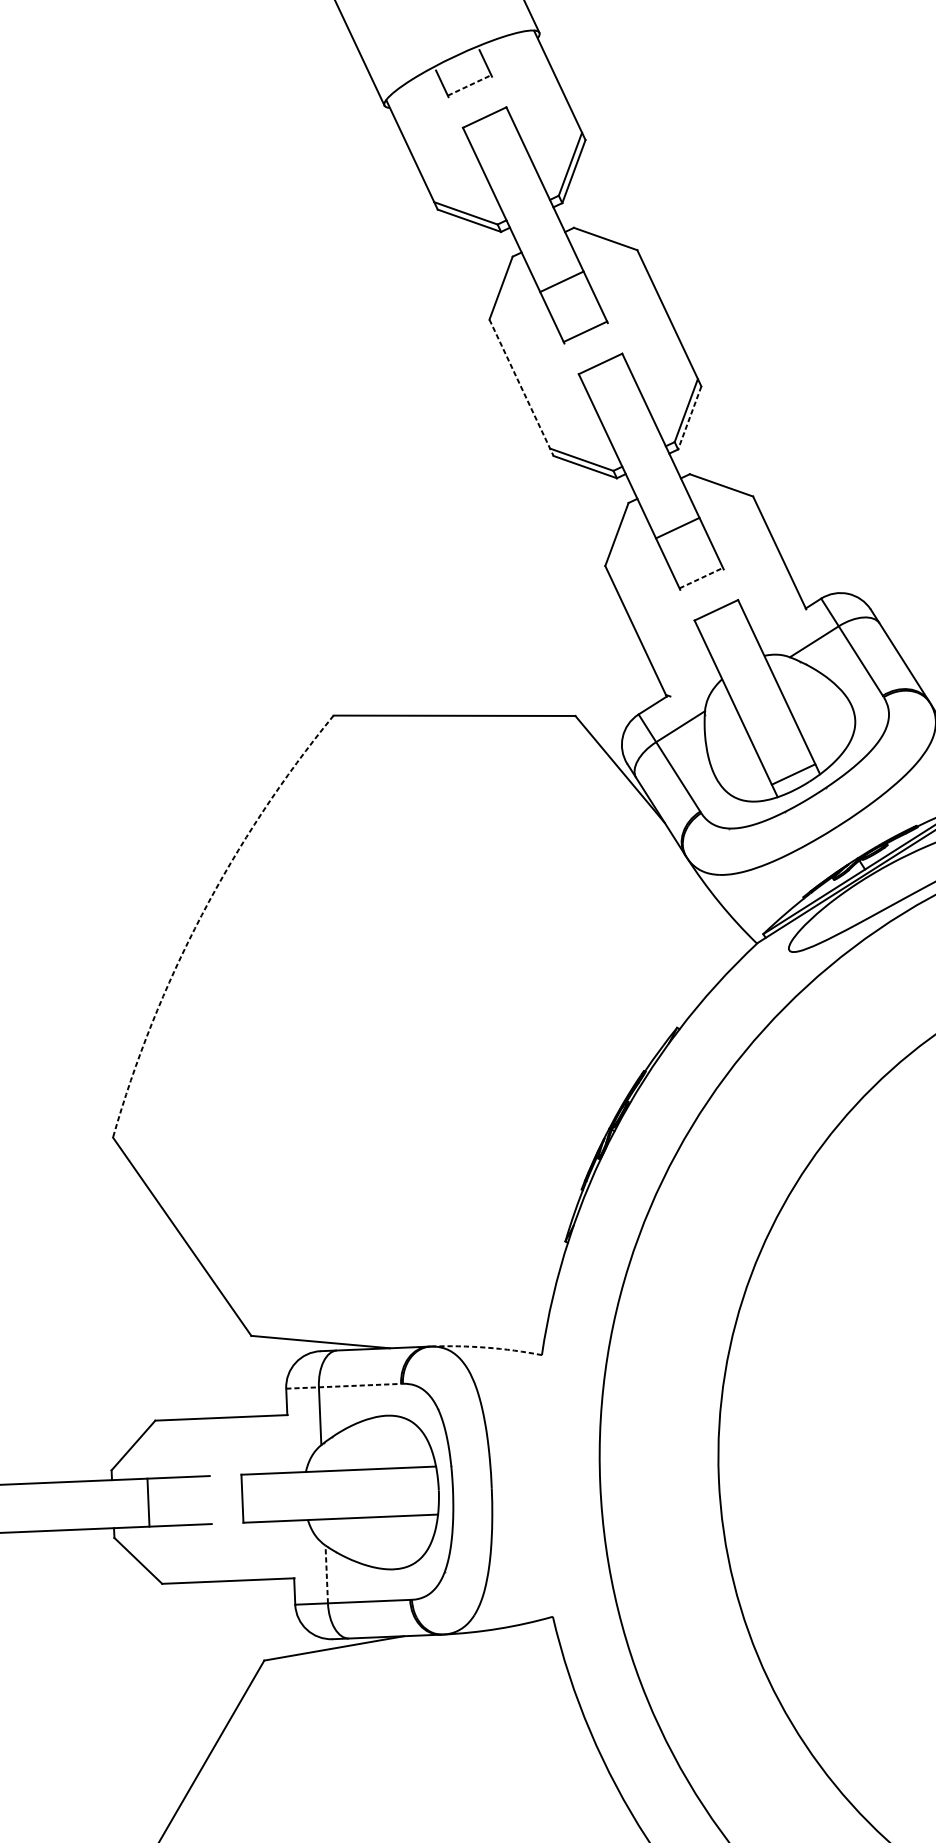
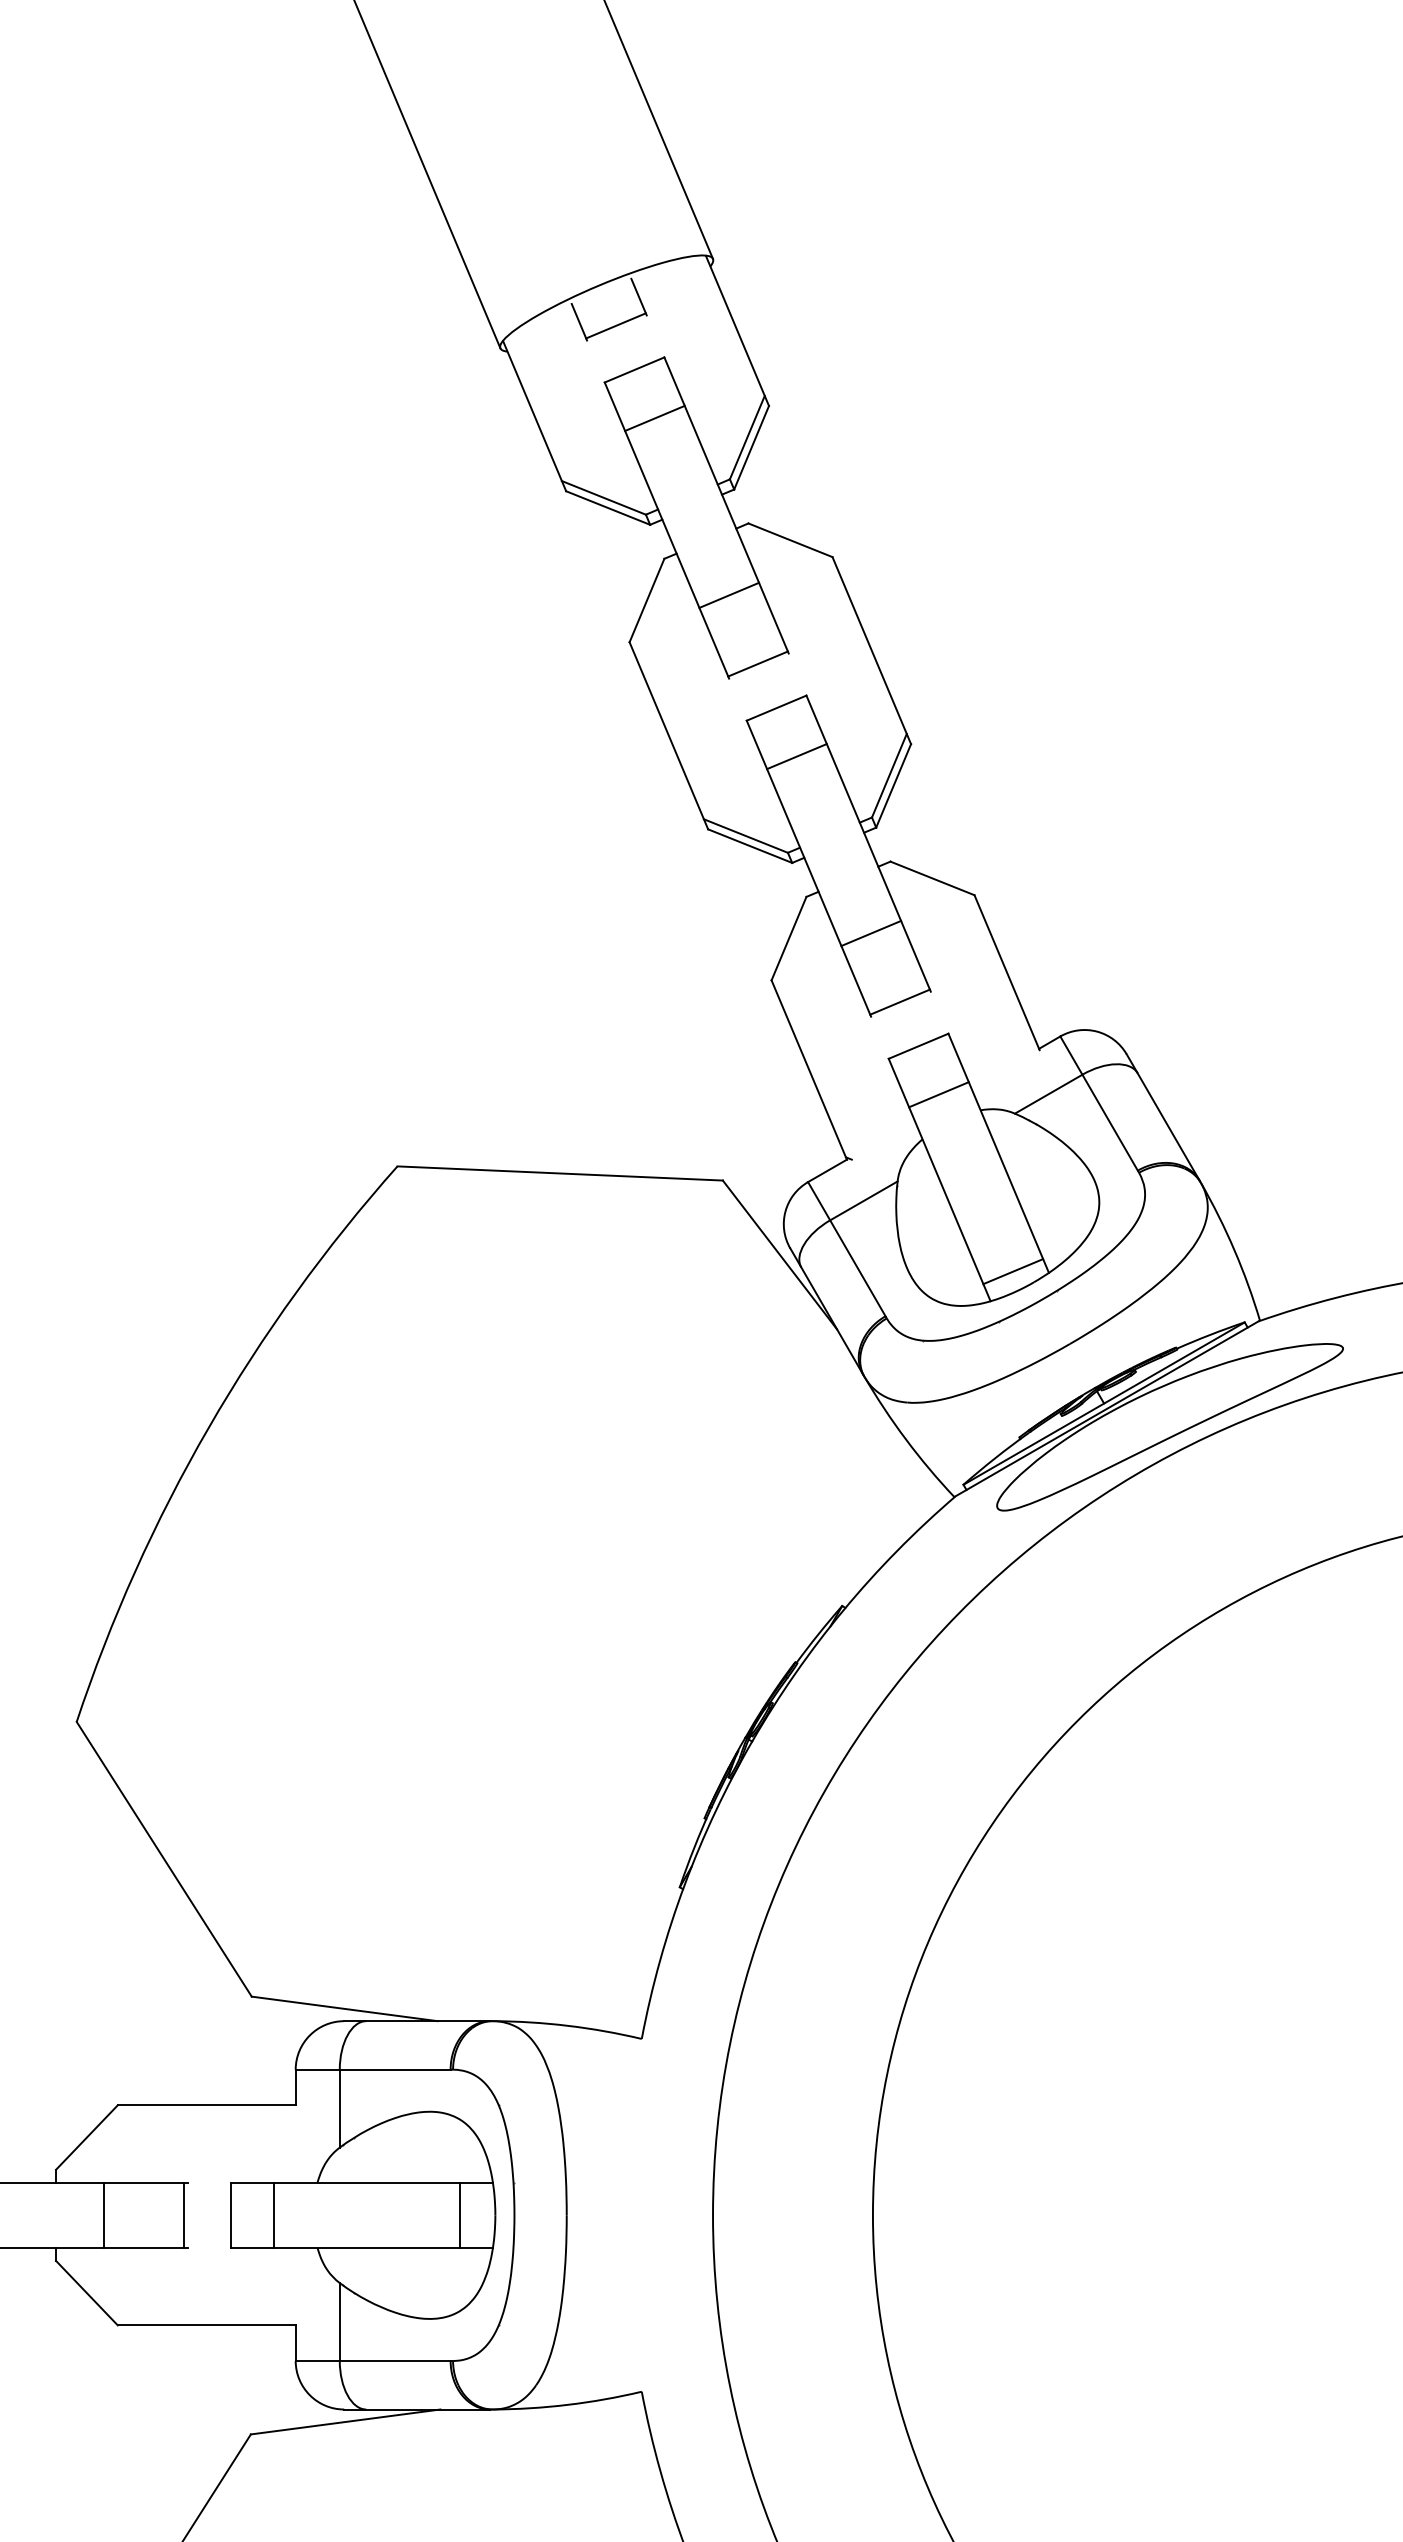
line: (469, 85) -> (616, 325), dashed -> solid
line: (500, 152) -> (654, 417), added
line: (522, 388) -> (669, 736), dashed -> solid
line: (616, 399) -> (796, 756), added
line: (689, 418) -> (893, 786), dashed -> solid
line: (701, 577) -> (900, 1001), dashed -> solid
line: (732, 645) -> (938, 1094), added
arc: (201, 915) -> (208, 1427), dashed -> solid
arc: (486, 1347) -> (567, 2025), dashed -> solid
line: (343, 1386) -> (373, 2069), dashed -> solid
line: (412, 1490) -> (460, 2214), added
line: (274, 1496) -> (273, 2214), added
line: (208, 1499) -> (184, 2214), added
line: (326, 1574) -> (339, 2322), dashed -> solid

